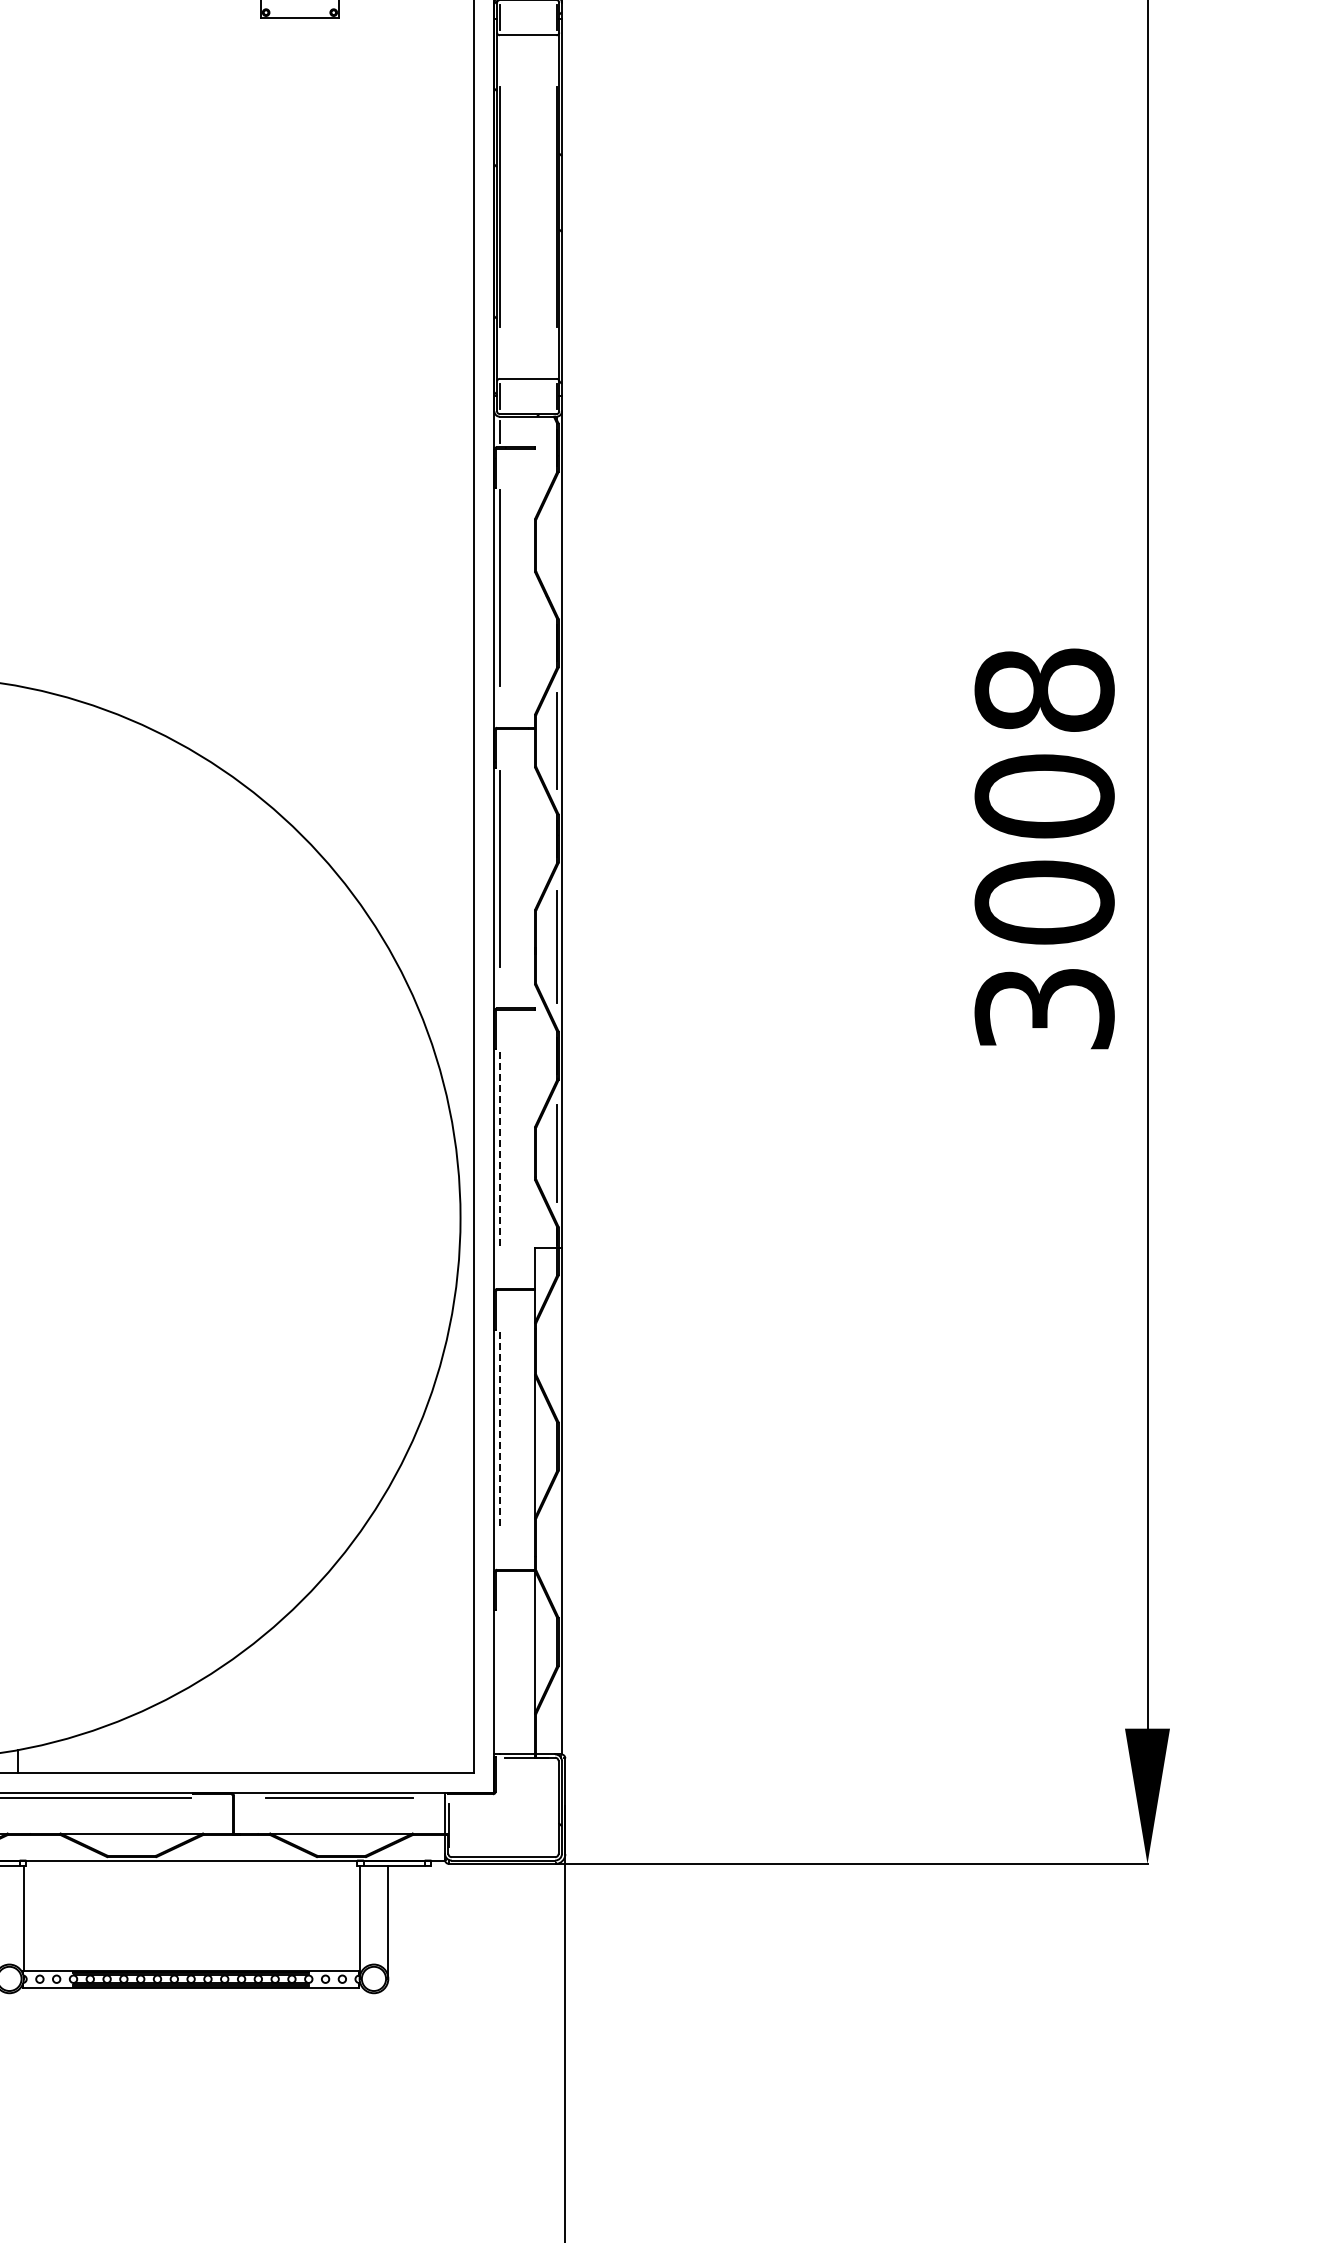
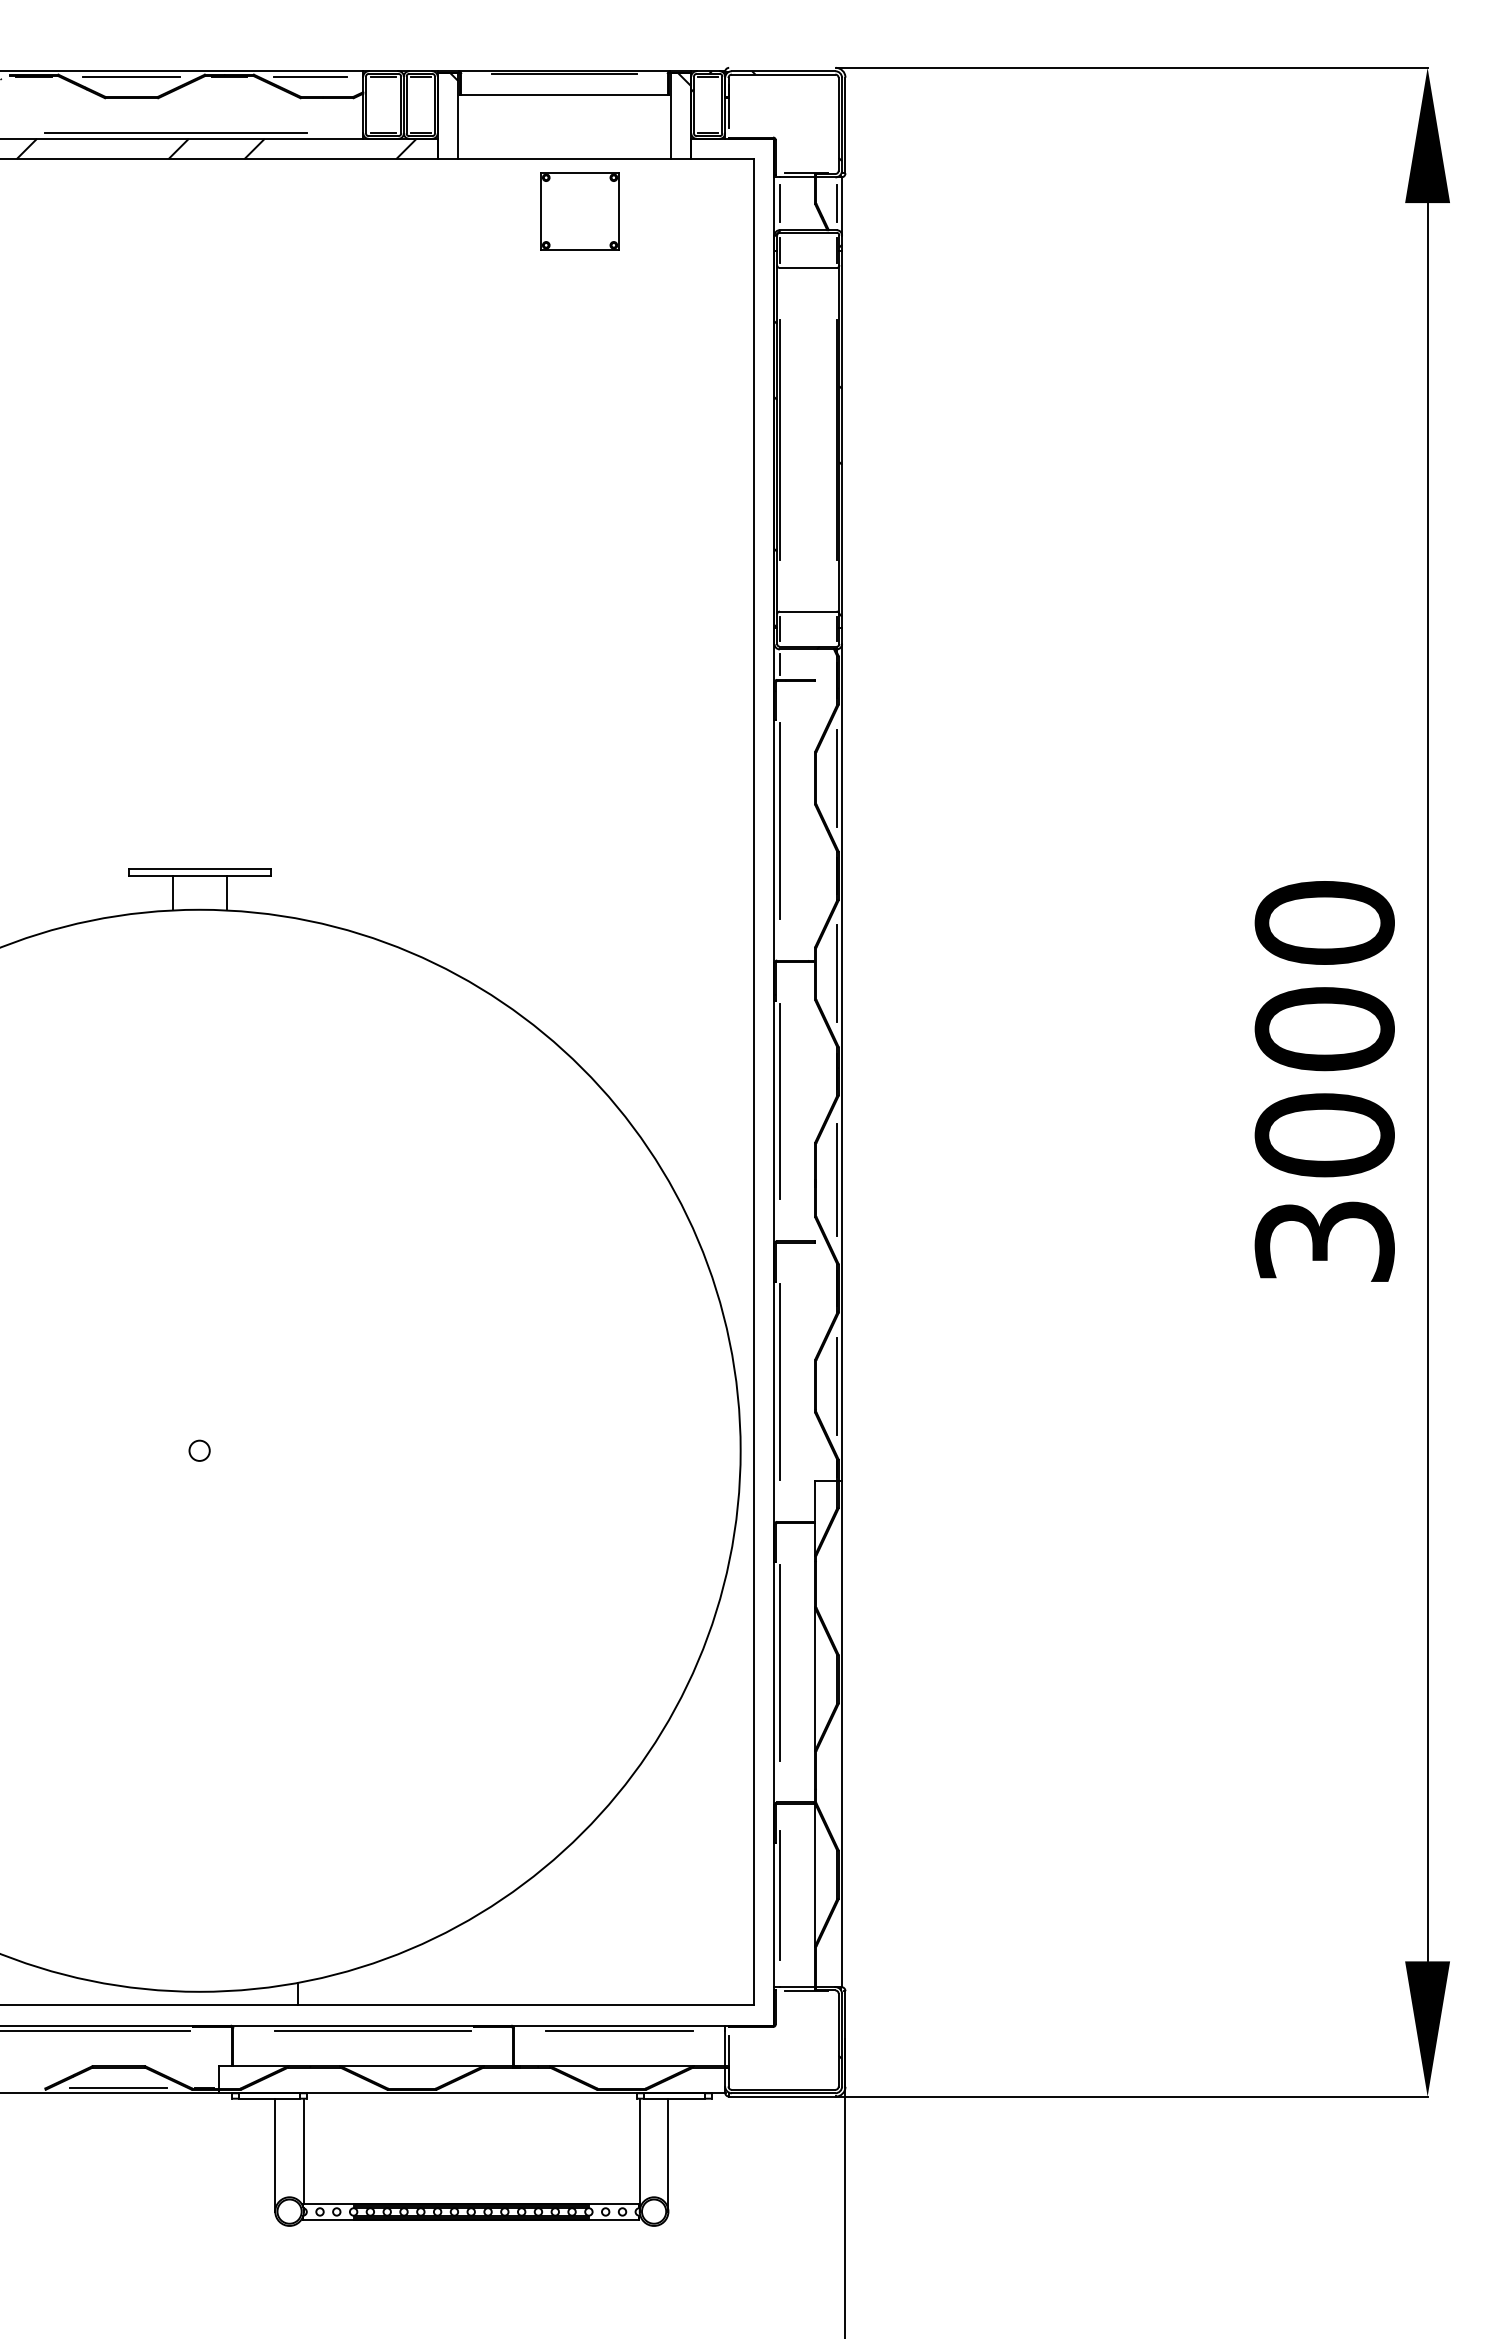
line: (556, 544) -> (836, 777), added
text: (1044, 689) -> (1324, 922), 3008 -> 3000
line: (499, 1149) -> (779, 1382), dashed -> solid
line: (499, 1429) -> (779, 1662), dashed -> solid
line: (499, 1662) -> (779, 1895), added

